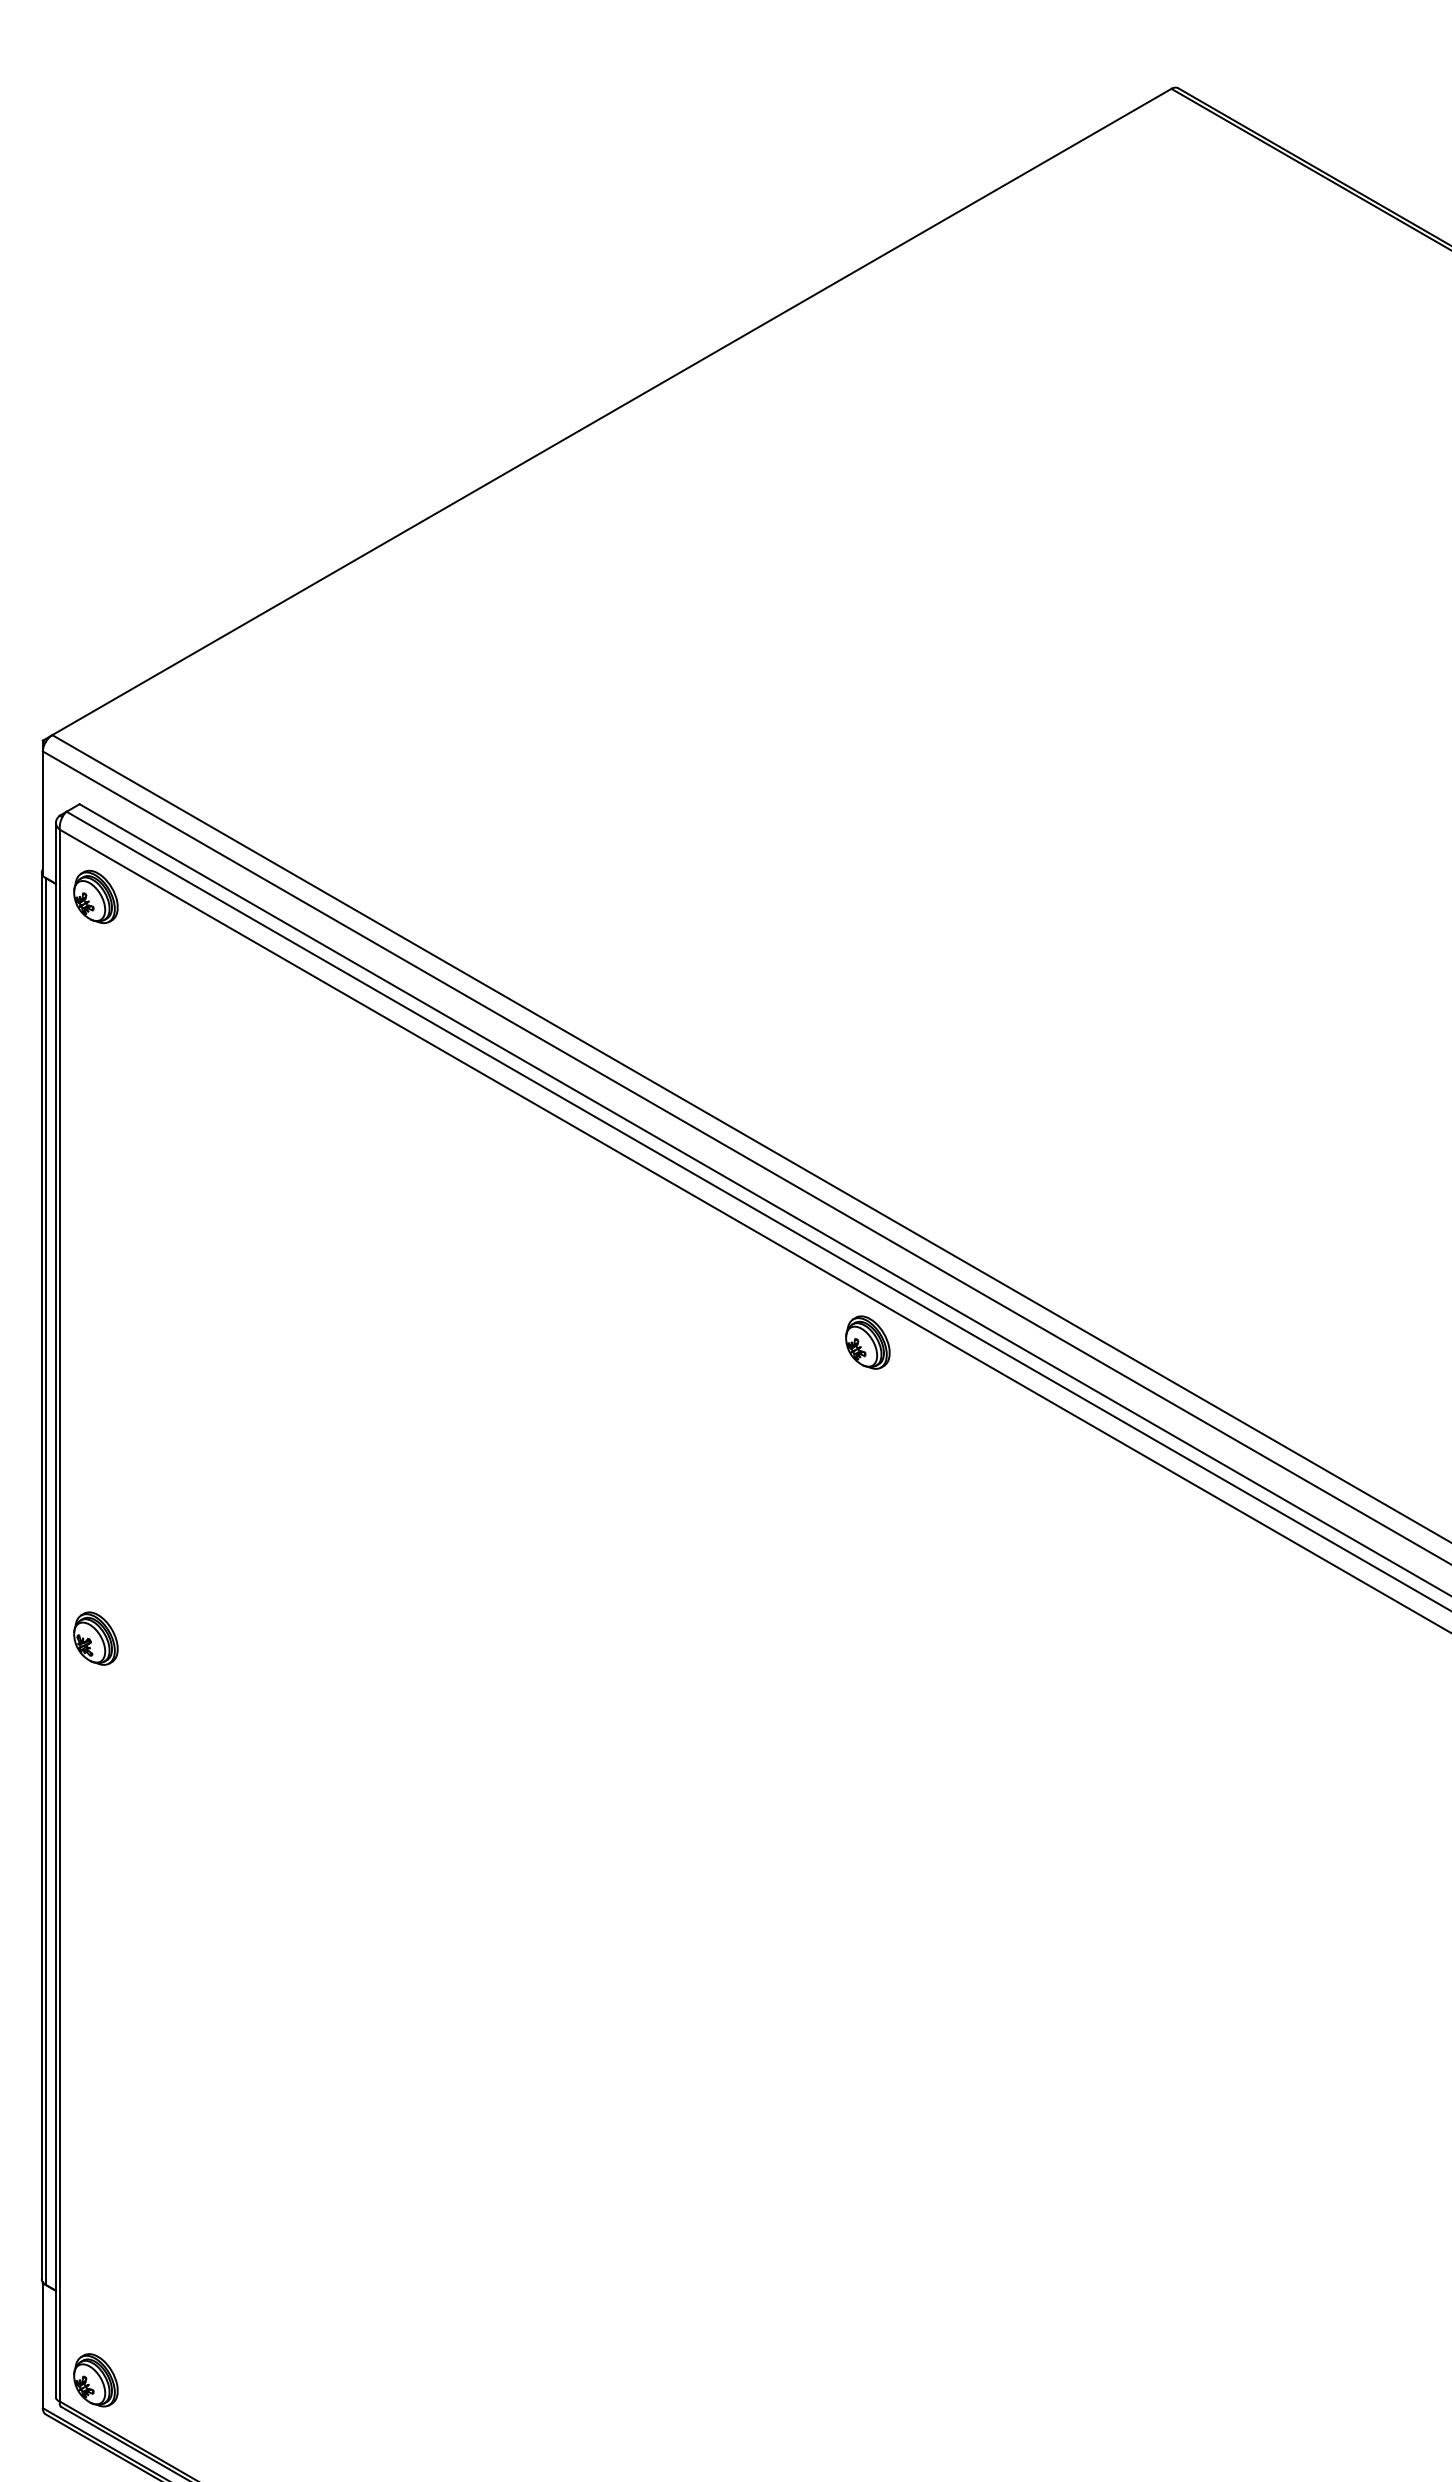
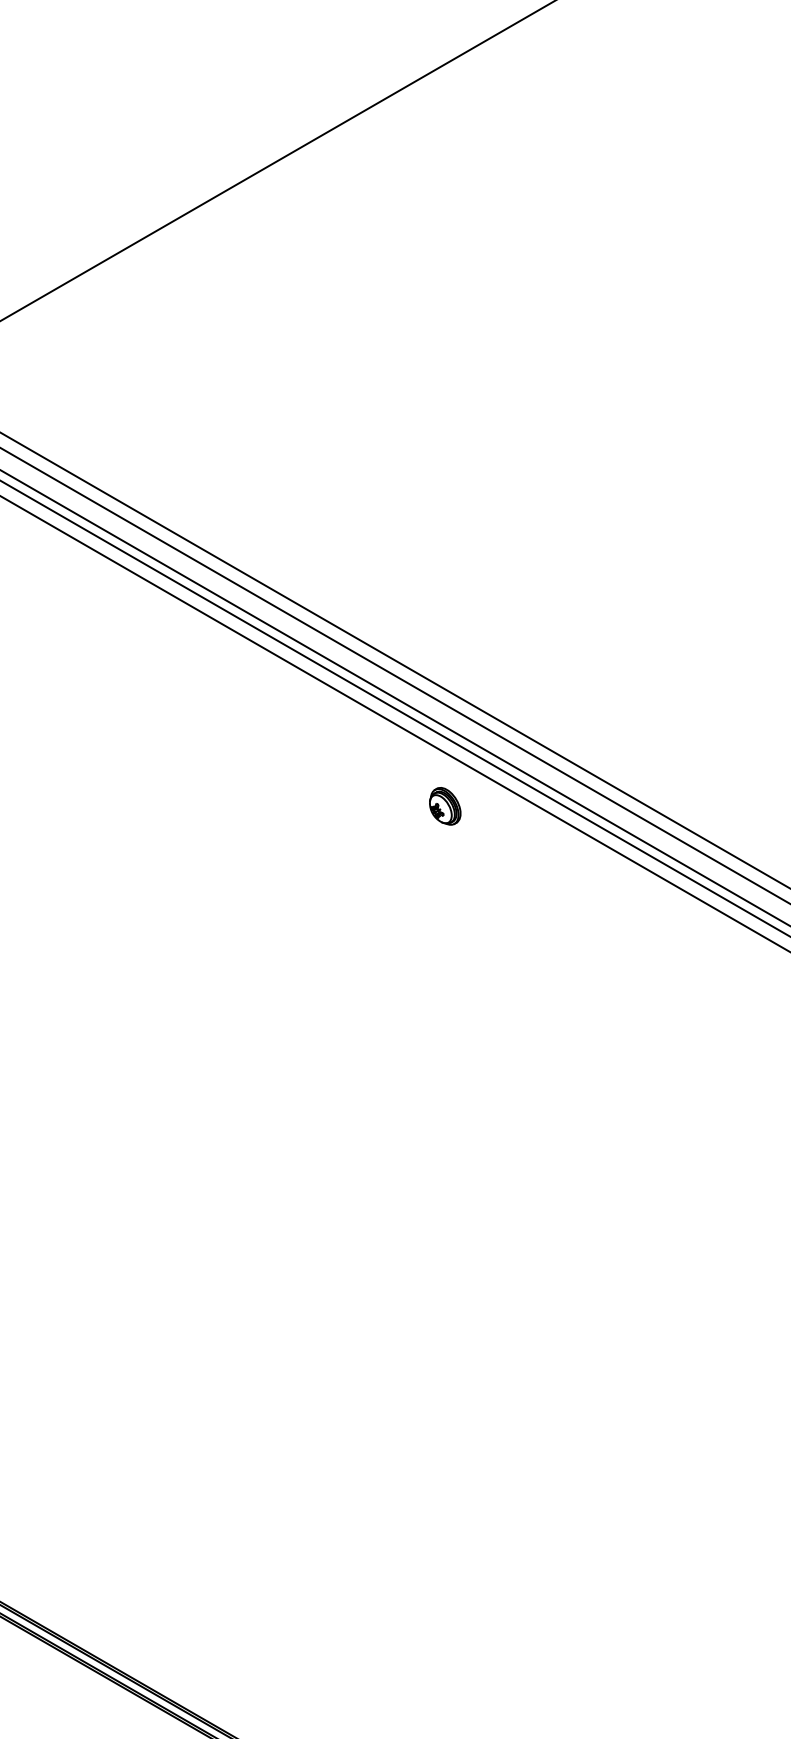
part: (867, 1342) -> (444, 806), moved

